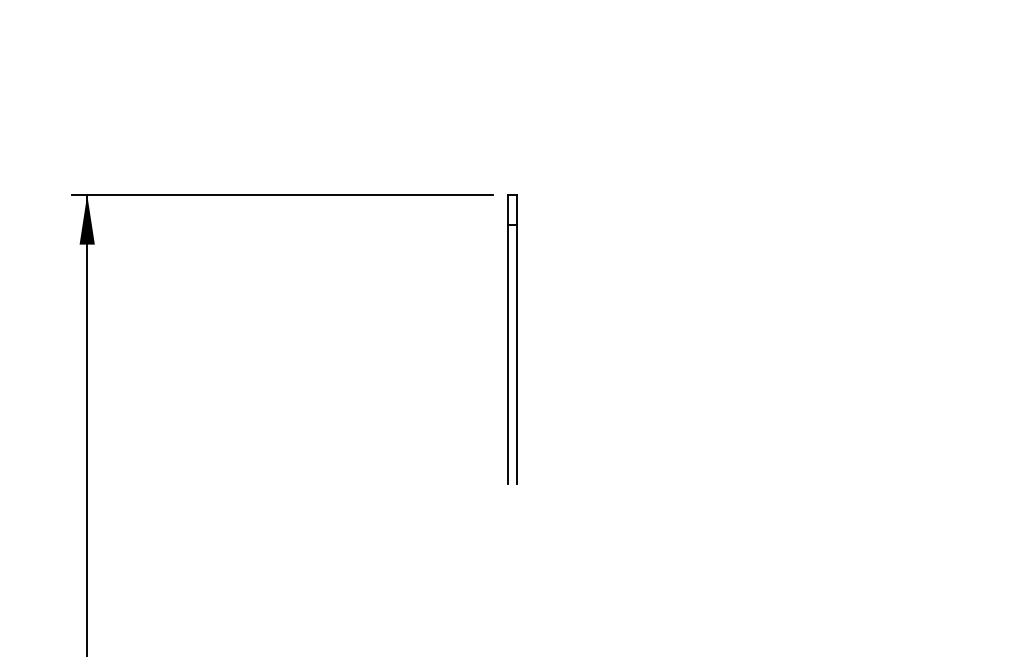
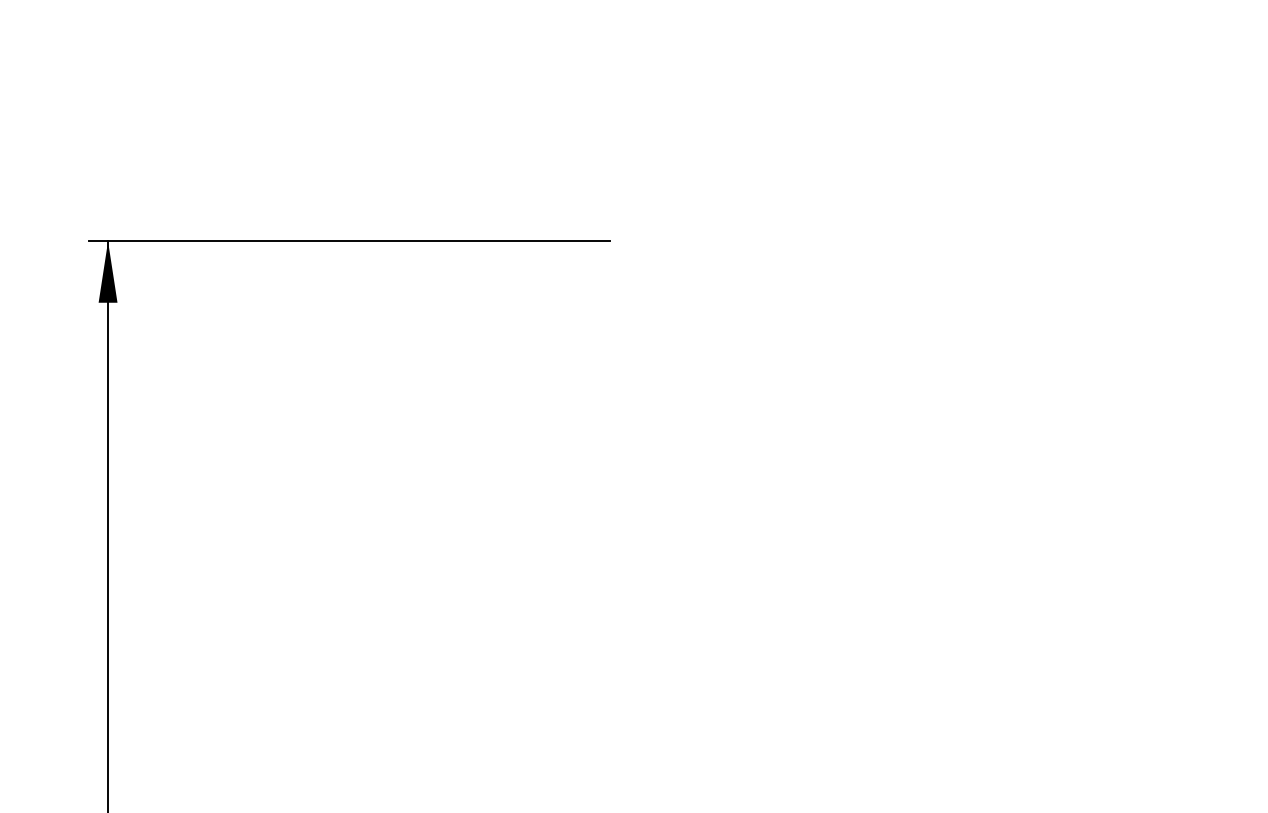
part: (512, 339) -> (633, 419), removed

